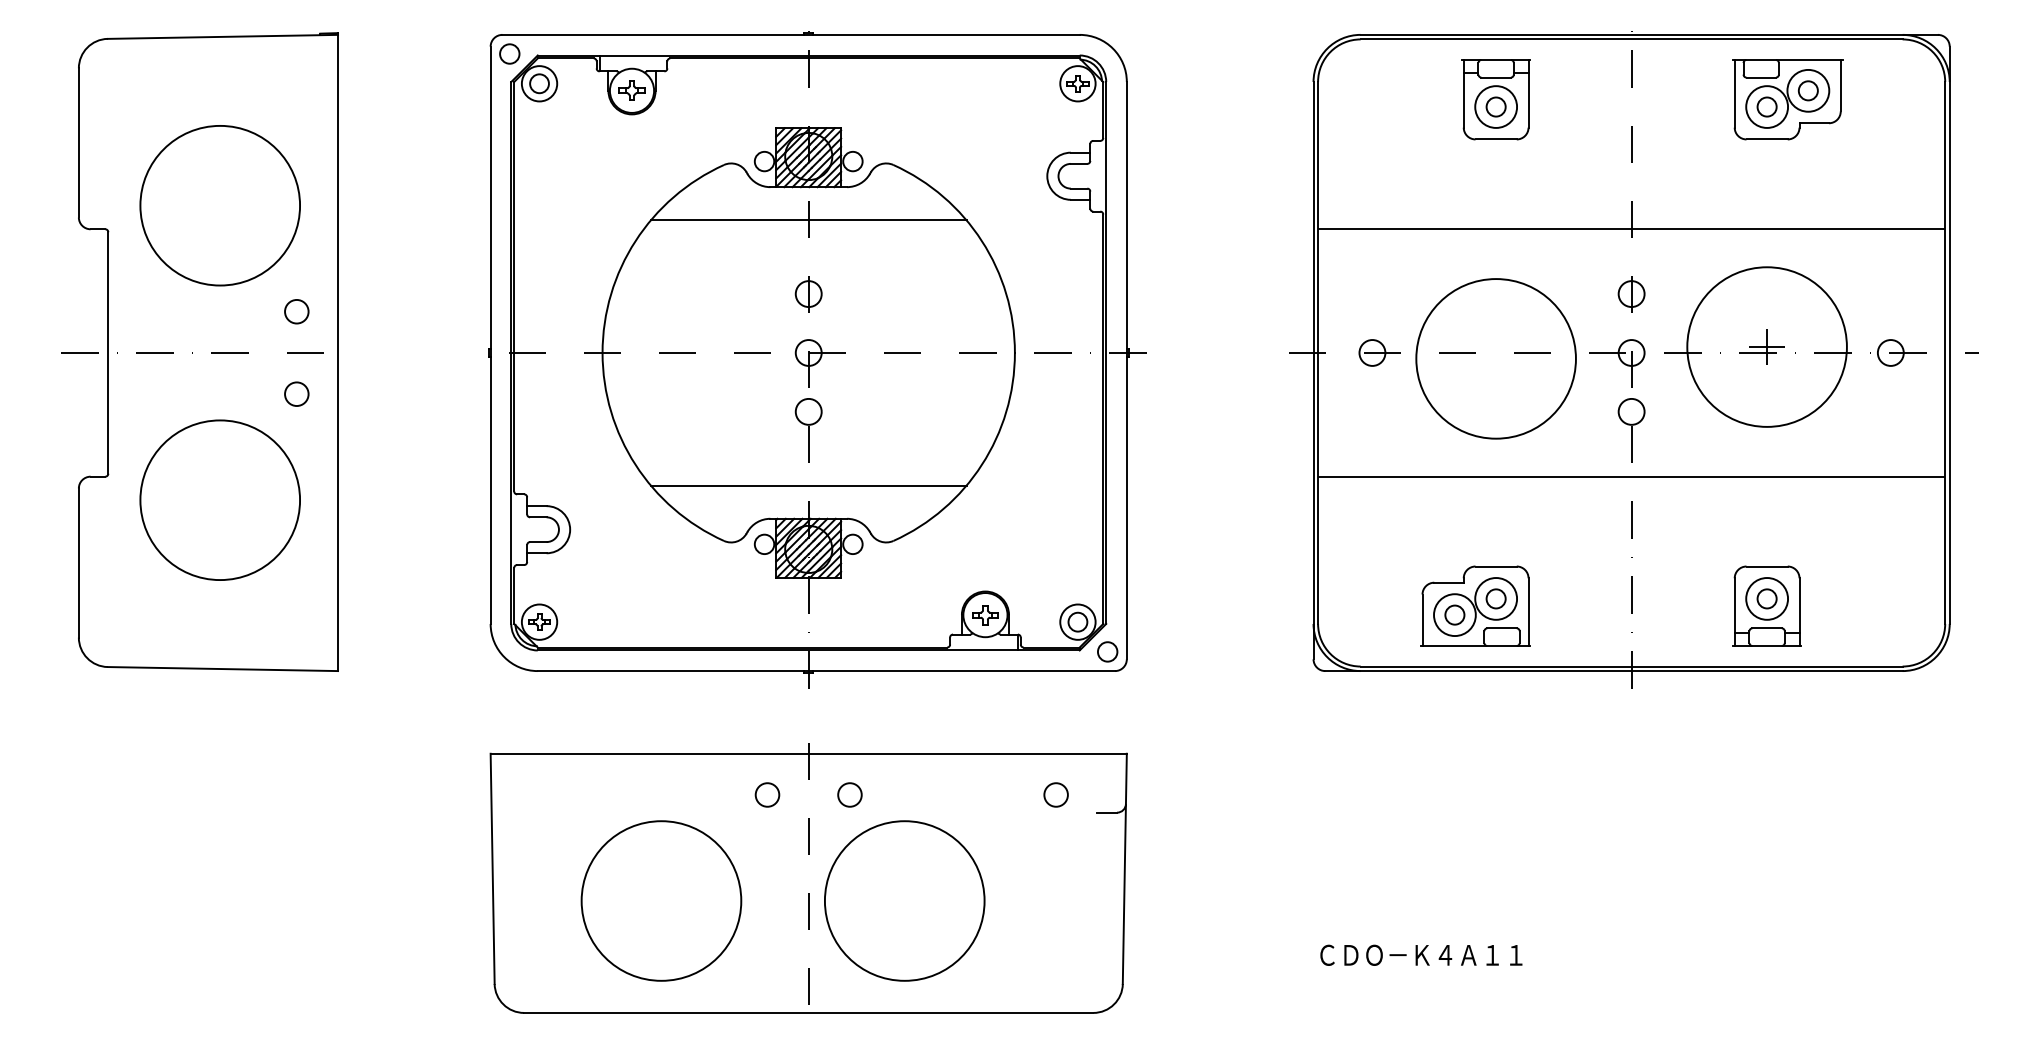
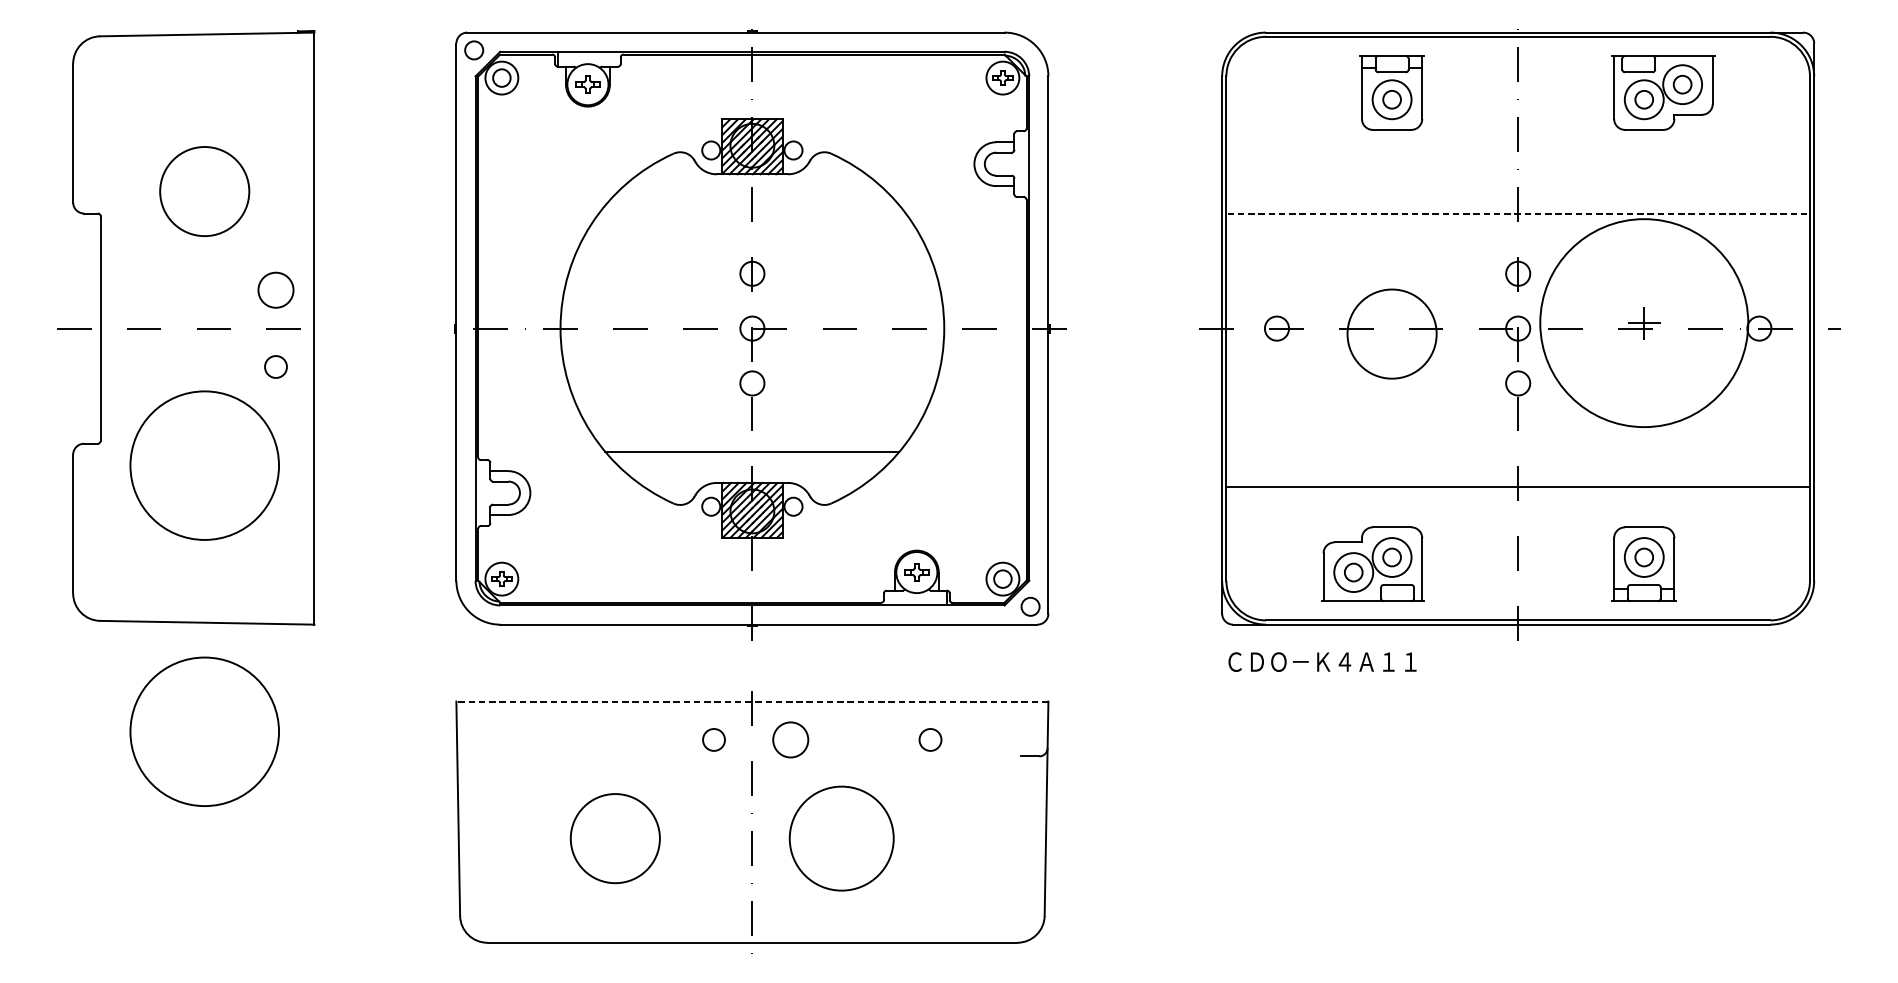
circle: (220, 205) -> (204, 191), size x0.6
line: (808, 220) -> (752, 205), removed
line: (1632, 229) -> (1518, 213), solid -> dashed
circle: (296, 311) -> (275, 290), size x1.6
circle: (1766, 346) -> (1643, 322), size x1.4
circle: (1495, 358) -> (1391, 333), size x0.6
line: (1631, 476) -> (1518, 487), moved
line: (808, 753) -> (752, 701), solid -> dashed
circle: (219, 785) -> (204, 731), added
circle: (849, 794) -> (790, 739), size x1.6
circle: (1055, 794) -> (929, 739), moved
circle: (661, 900) -> (615, 838), size x0.6
circle: (904, 900) -> (841, 838), size x0.7
text: (1421, 954) -> (1322, 661), moved

